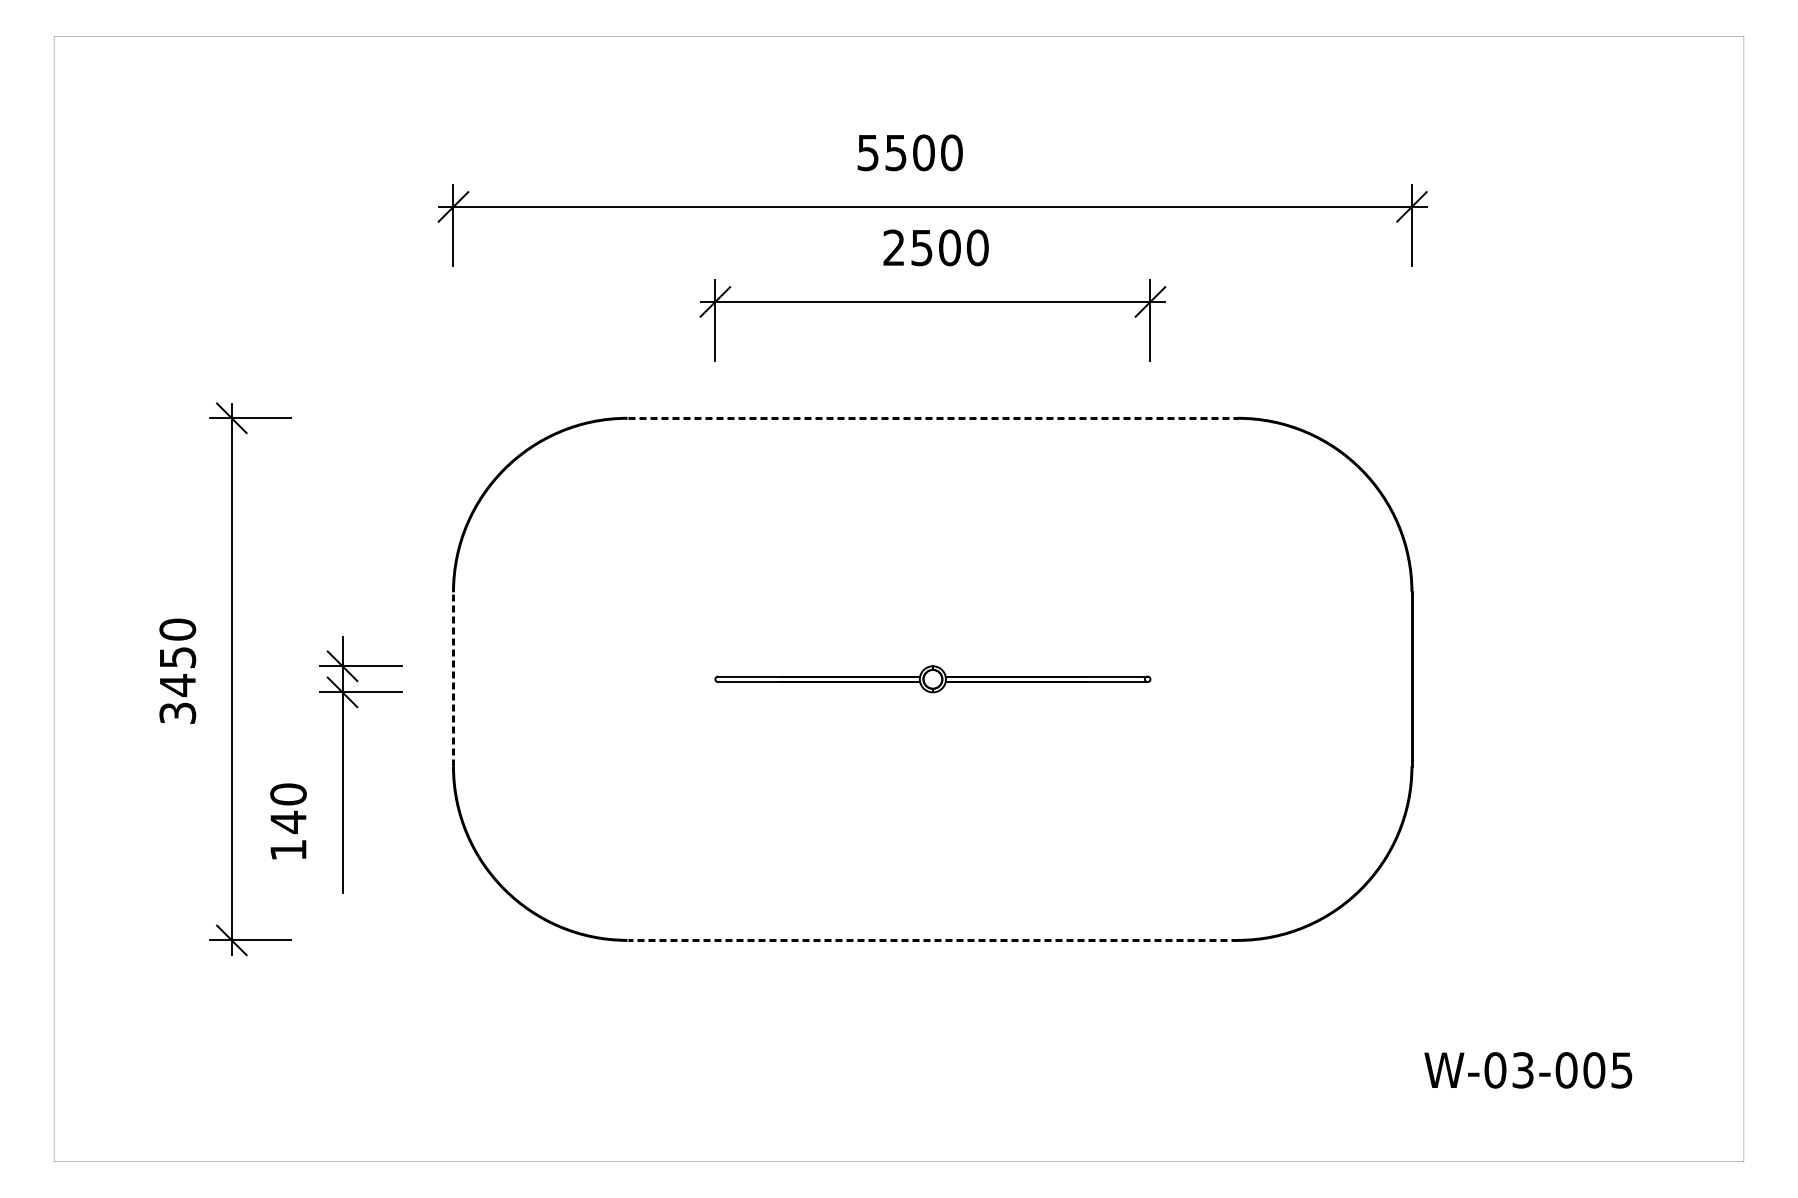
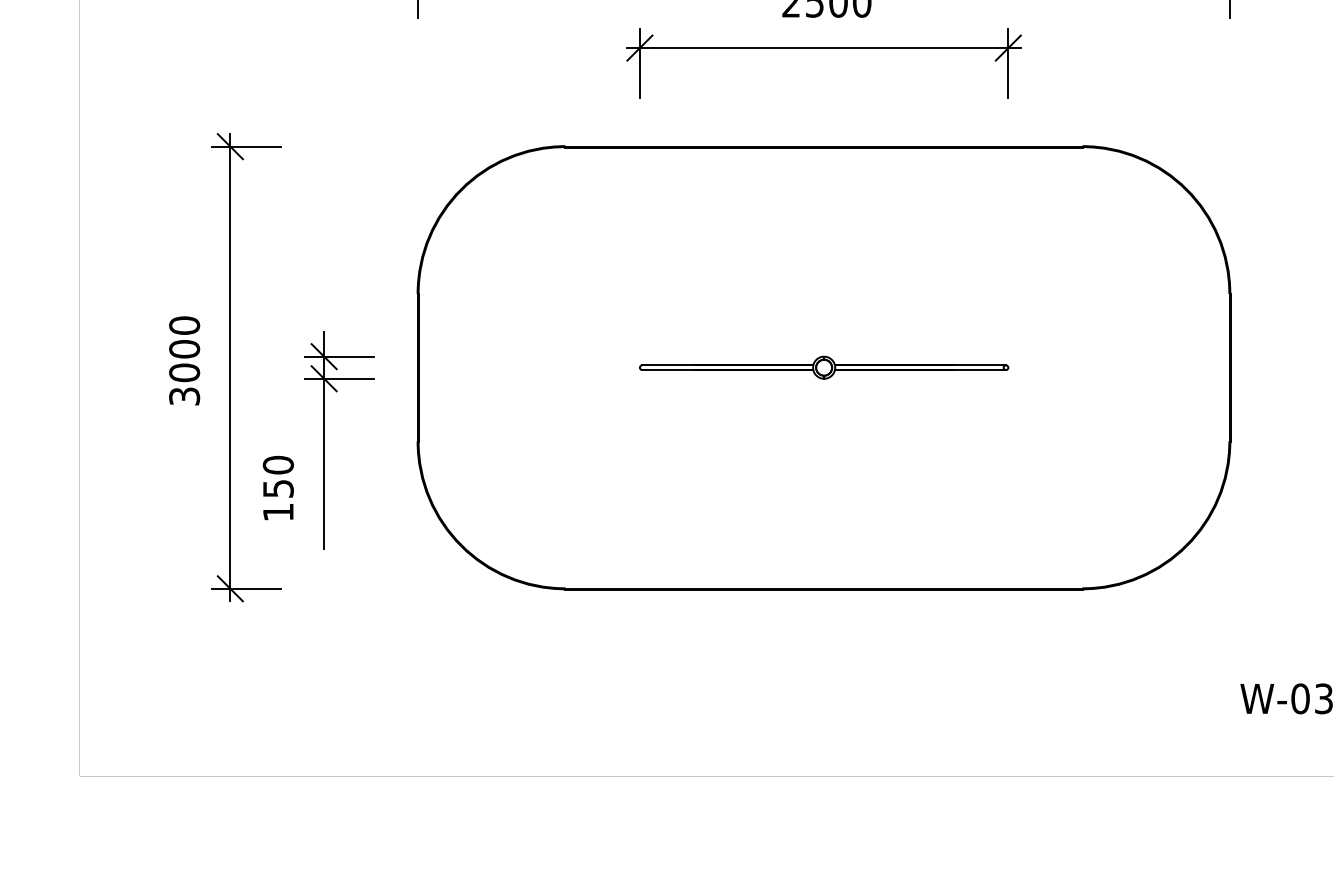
line: (933, 418) -> (824, 146), dashed -> solid
text: (177, 671) -> (184, 361), 3450 -> 3000
line: (453, 678) -> (418, 367), dashed -> solid
text: (288, 822) -> (278, 488), 140 -> 150
line: (932, 940) -> (823, 588), dashed -> solid

